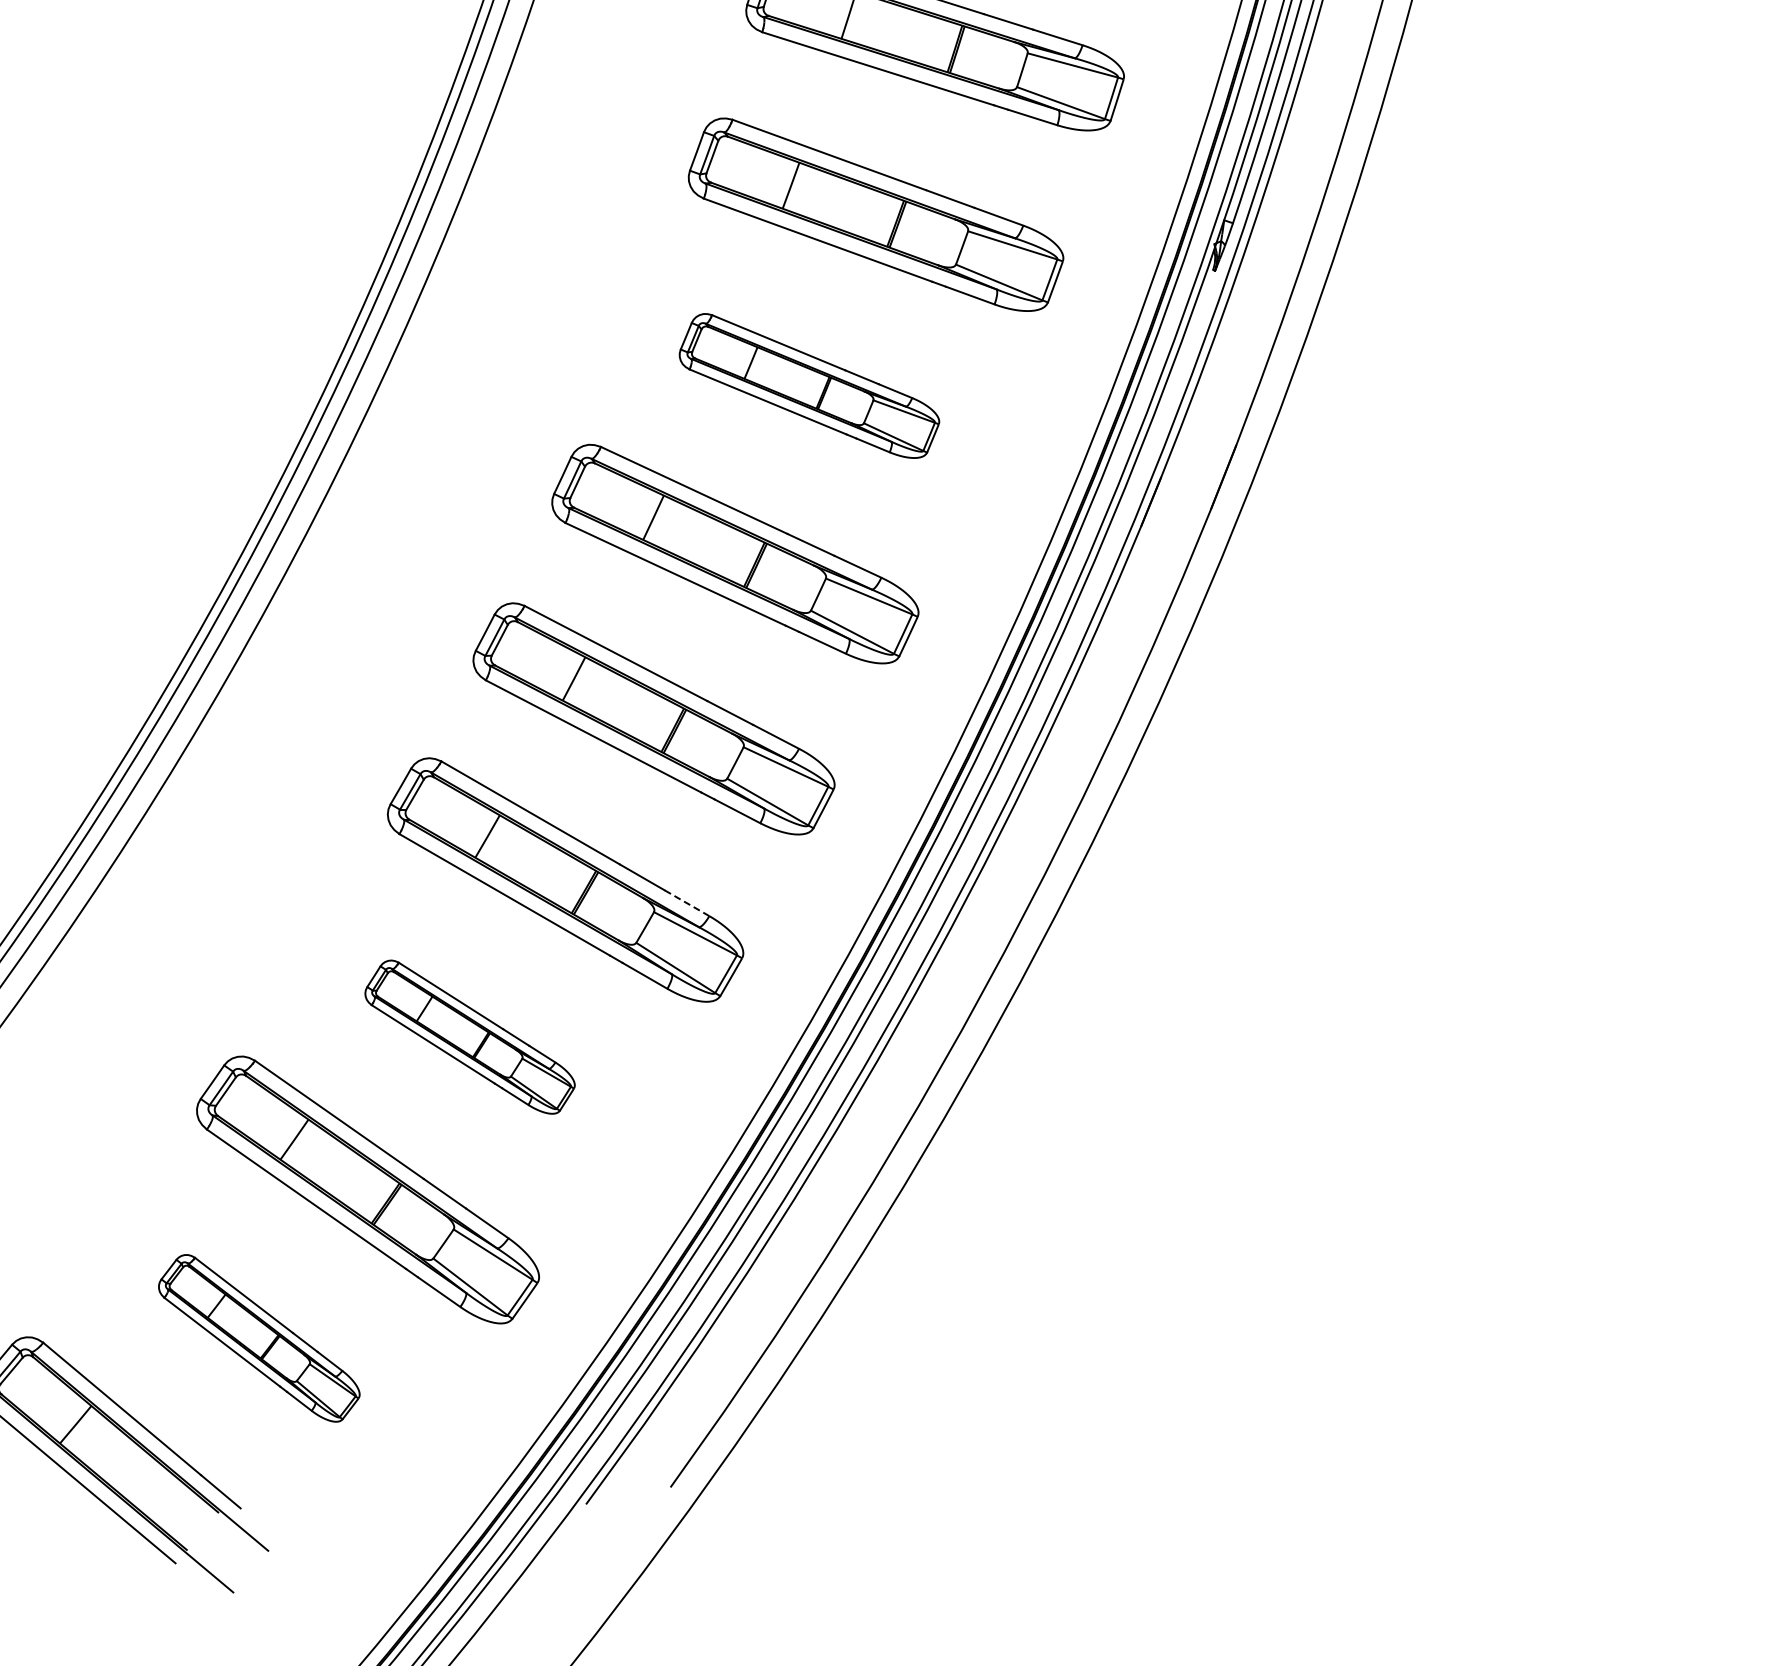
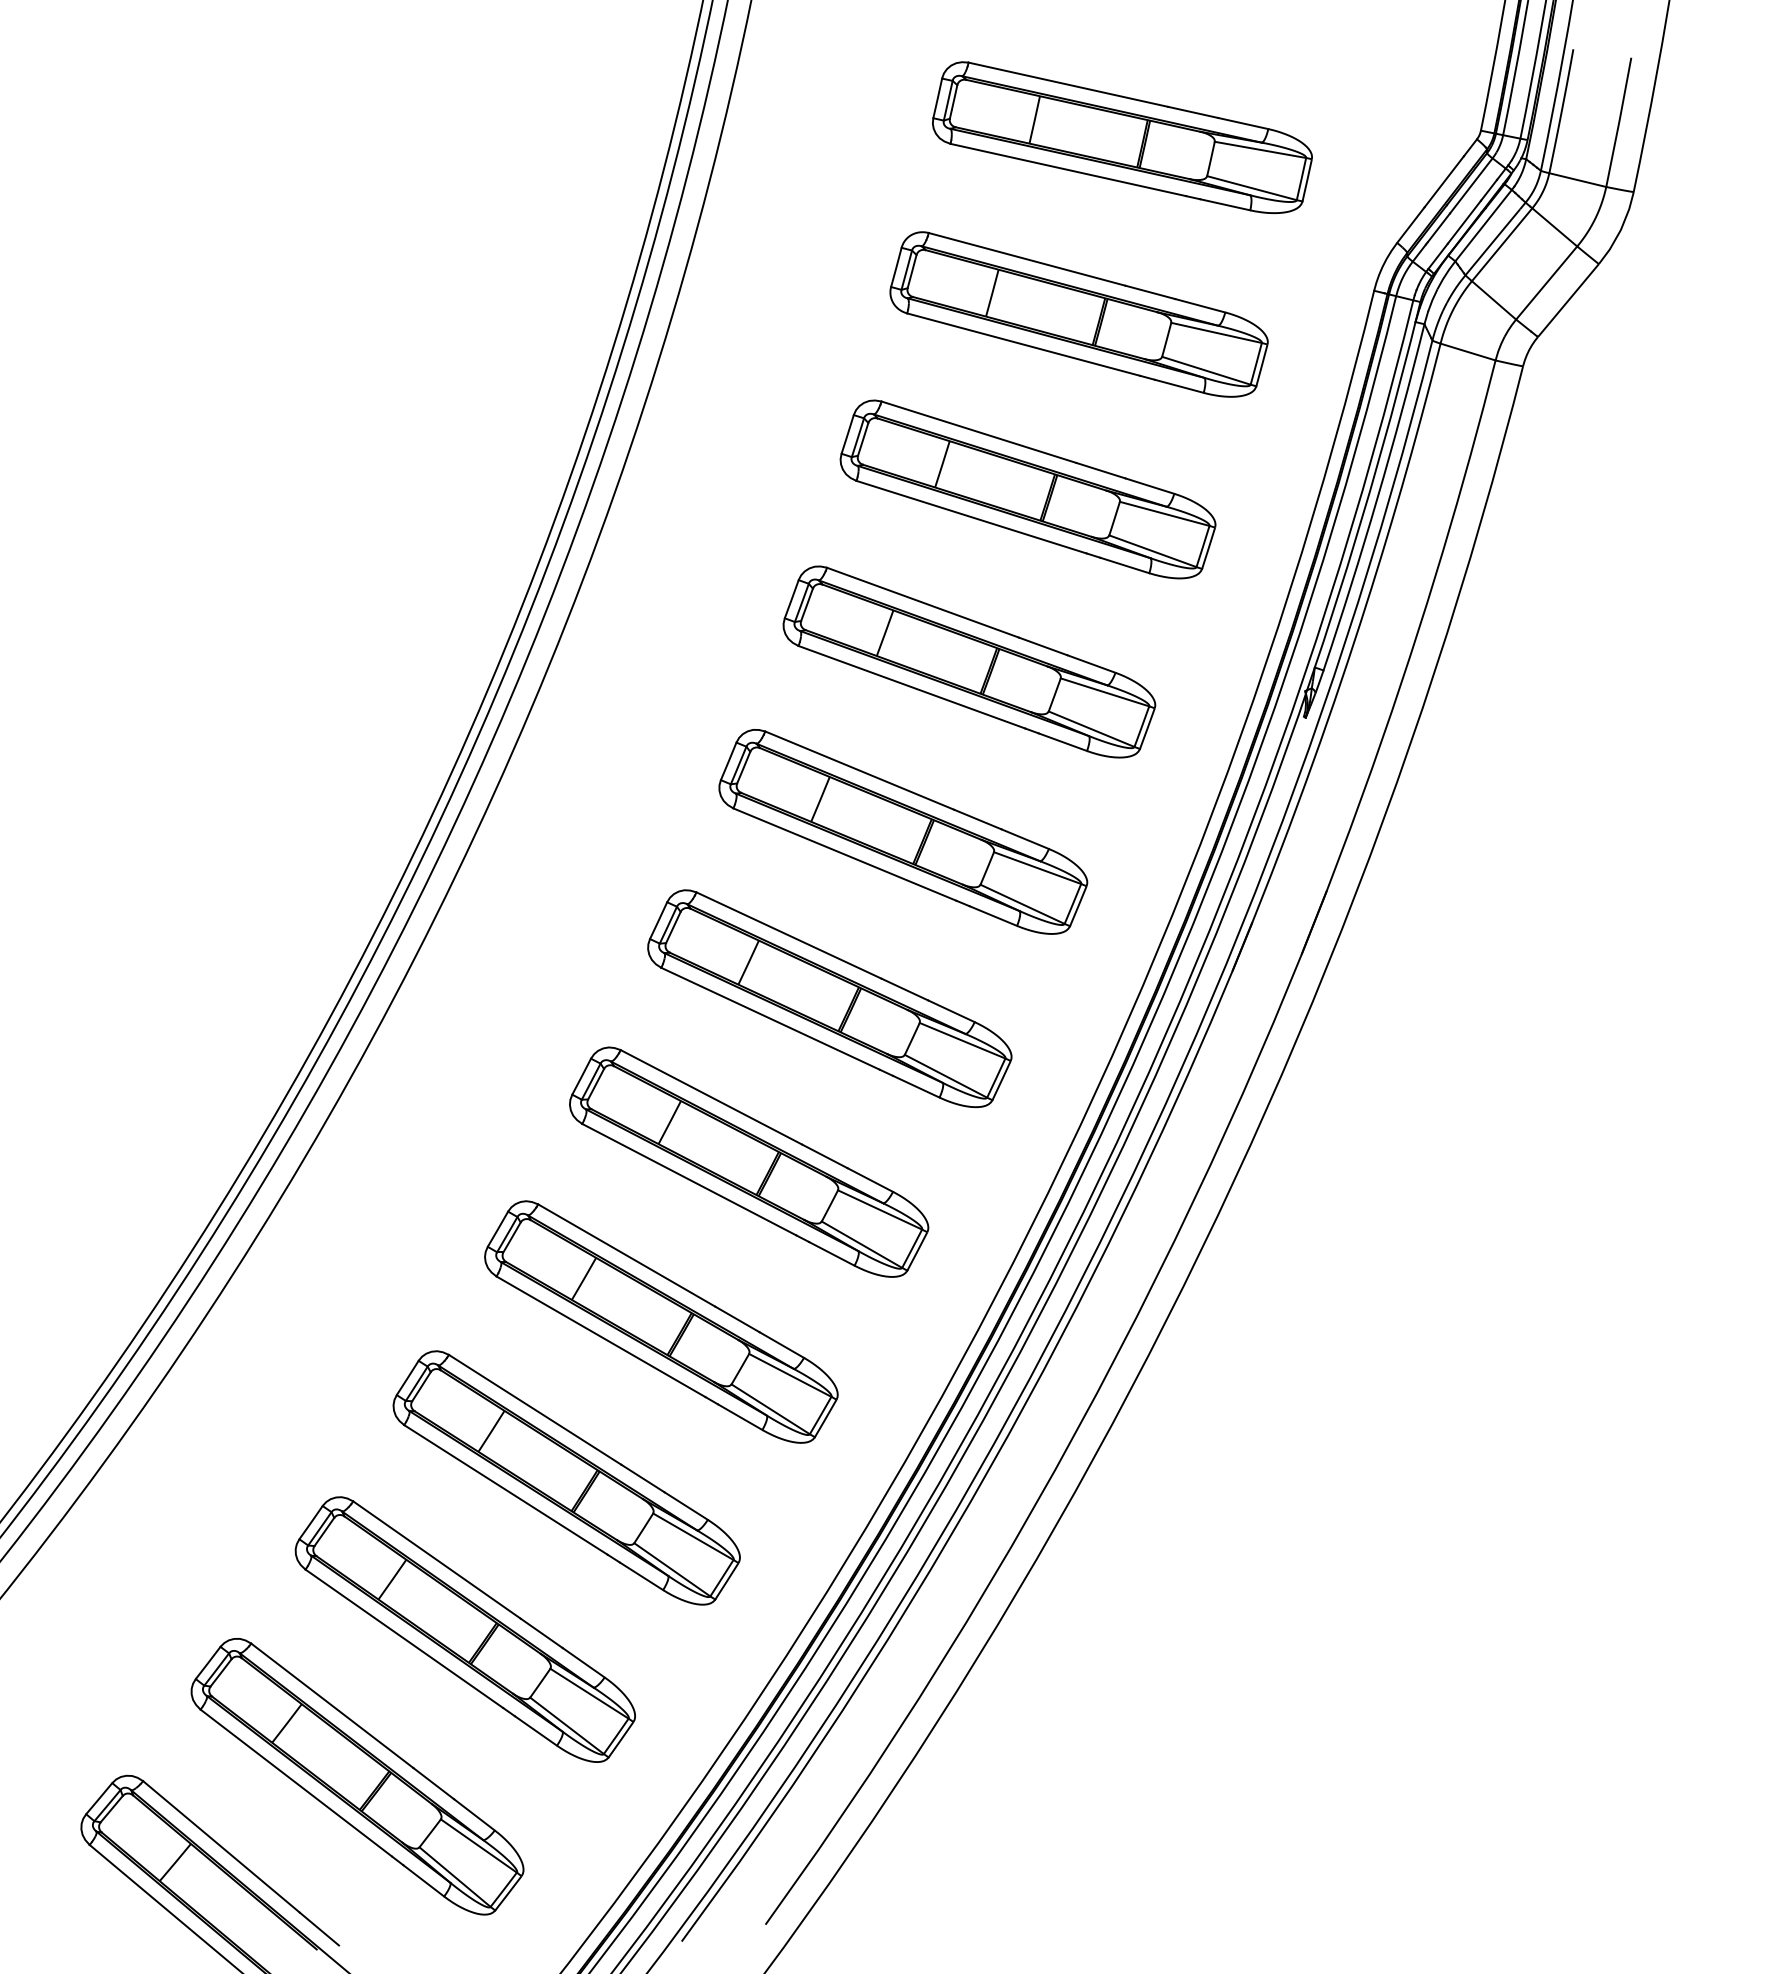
part: (809, 385) -> (903, 831), size x1.43
line: (686, 903) -> (781, 1345), dashed -> solid
part: (469, 1036) -> (566, 1477), size x1.67
part: (259, 1338) -> (357, 1776), size x1.67

